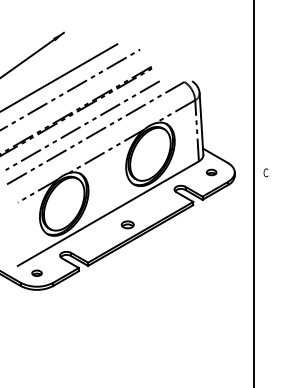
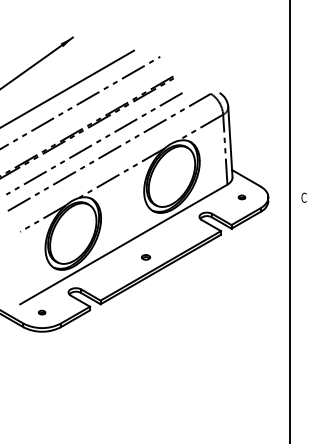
part: (211, 172) -> (241, 197), size x0.6
part: (127, 225) -> (145, 257), size x0.6
part: (36, 273) -> (41, 312), size x0.6

